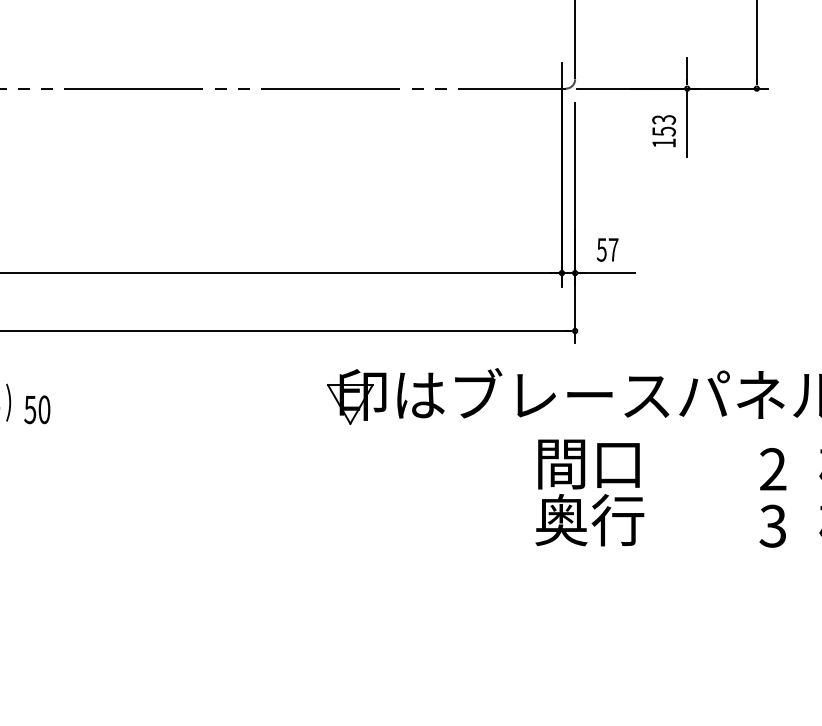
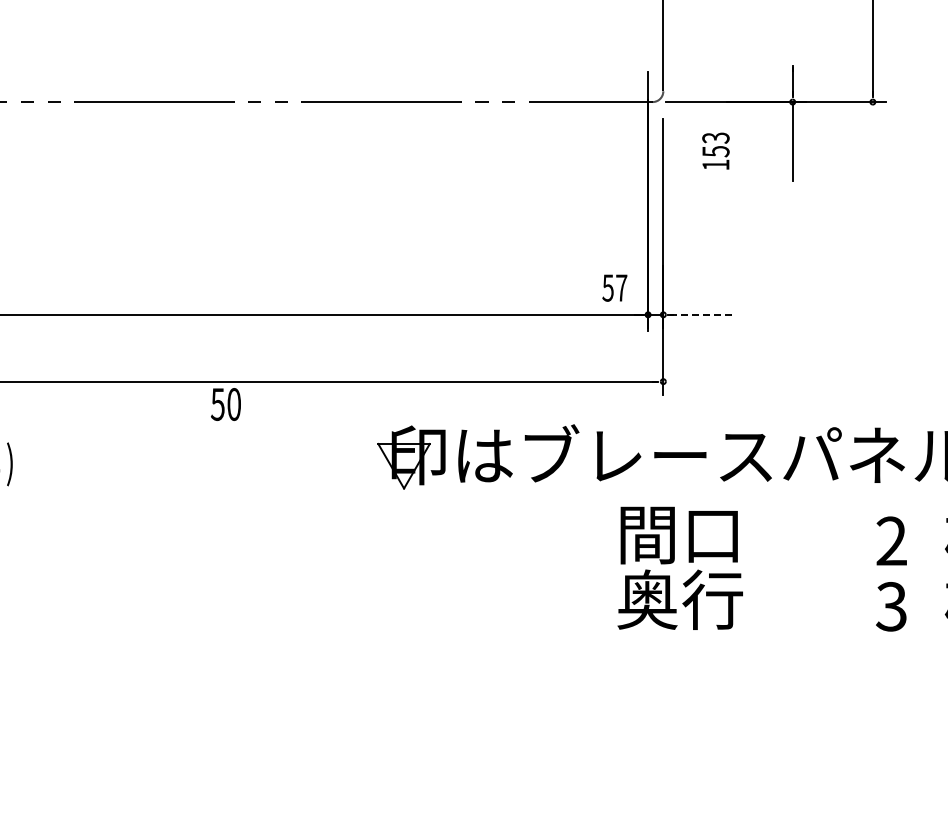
text: (663, 130) -> (715, 150), moved
text: (607, 249) -> (614, 287), moved
line: (608, 272) -> (701, 314), solid -> dashed
text: (36, 409) -> (225, 404), moved

